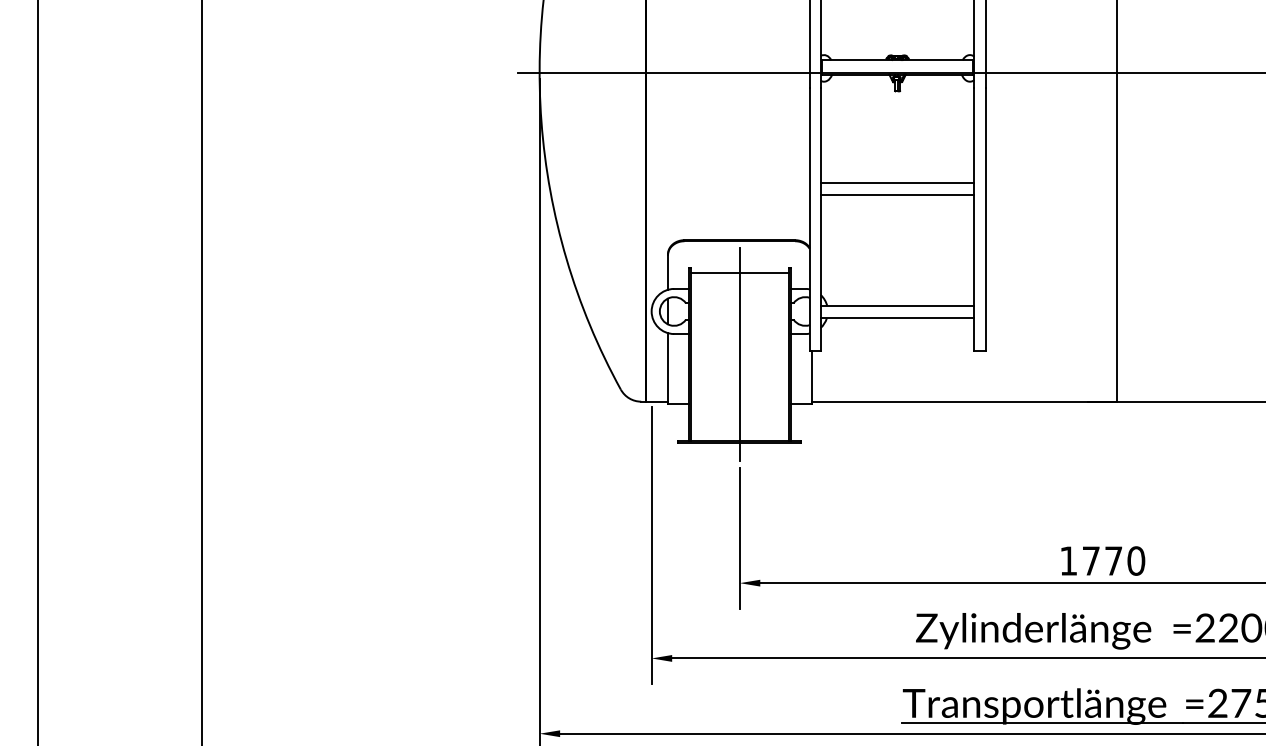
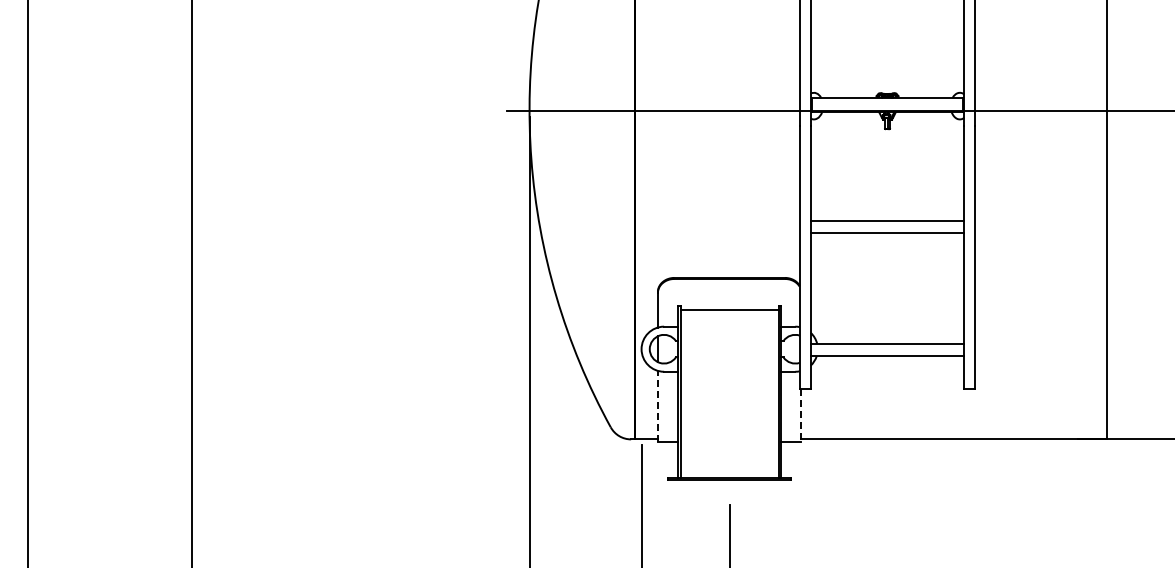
line: (739, 354) -> (729, 392), removed
line: (668, 368) -> (658, 406), solid -> dashed
line: (811, 378) -> (801, 416), solid -> dashed

